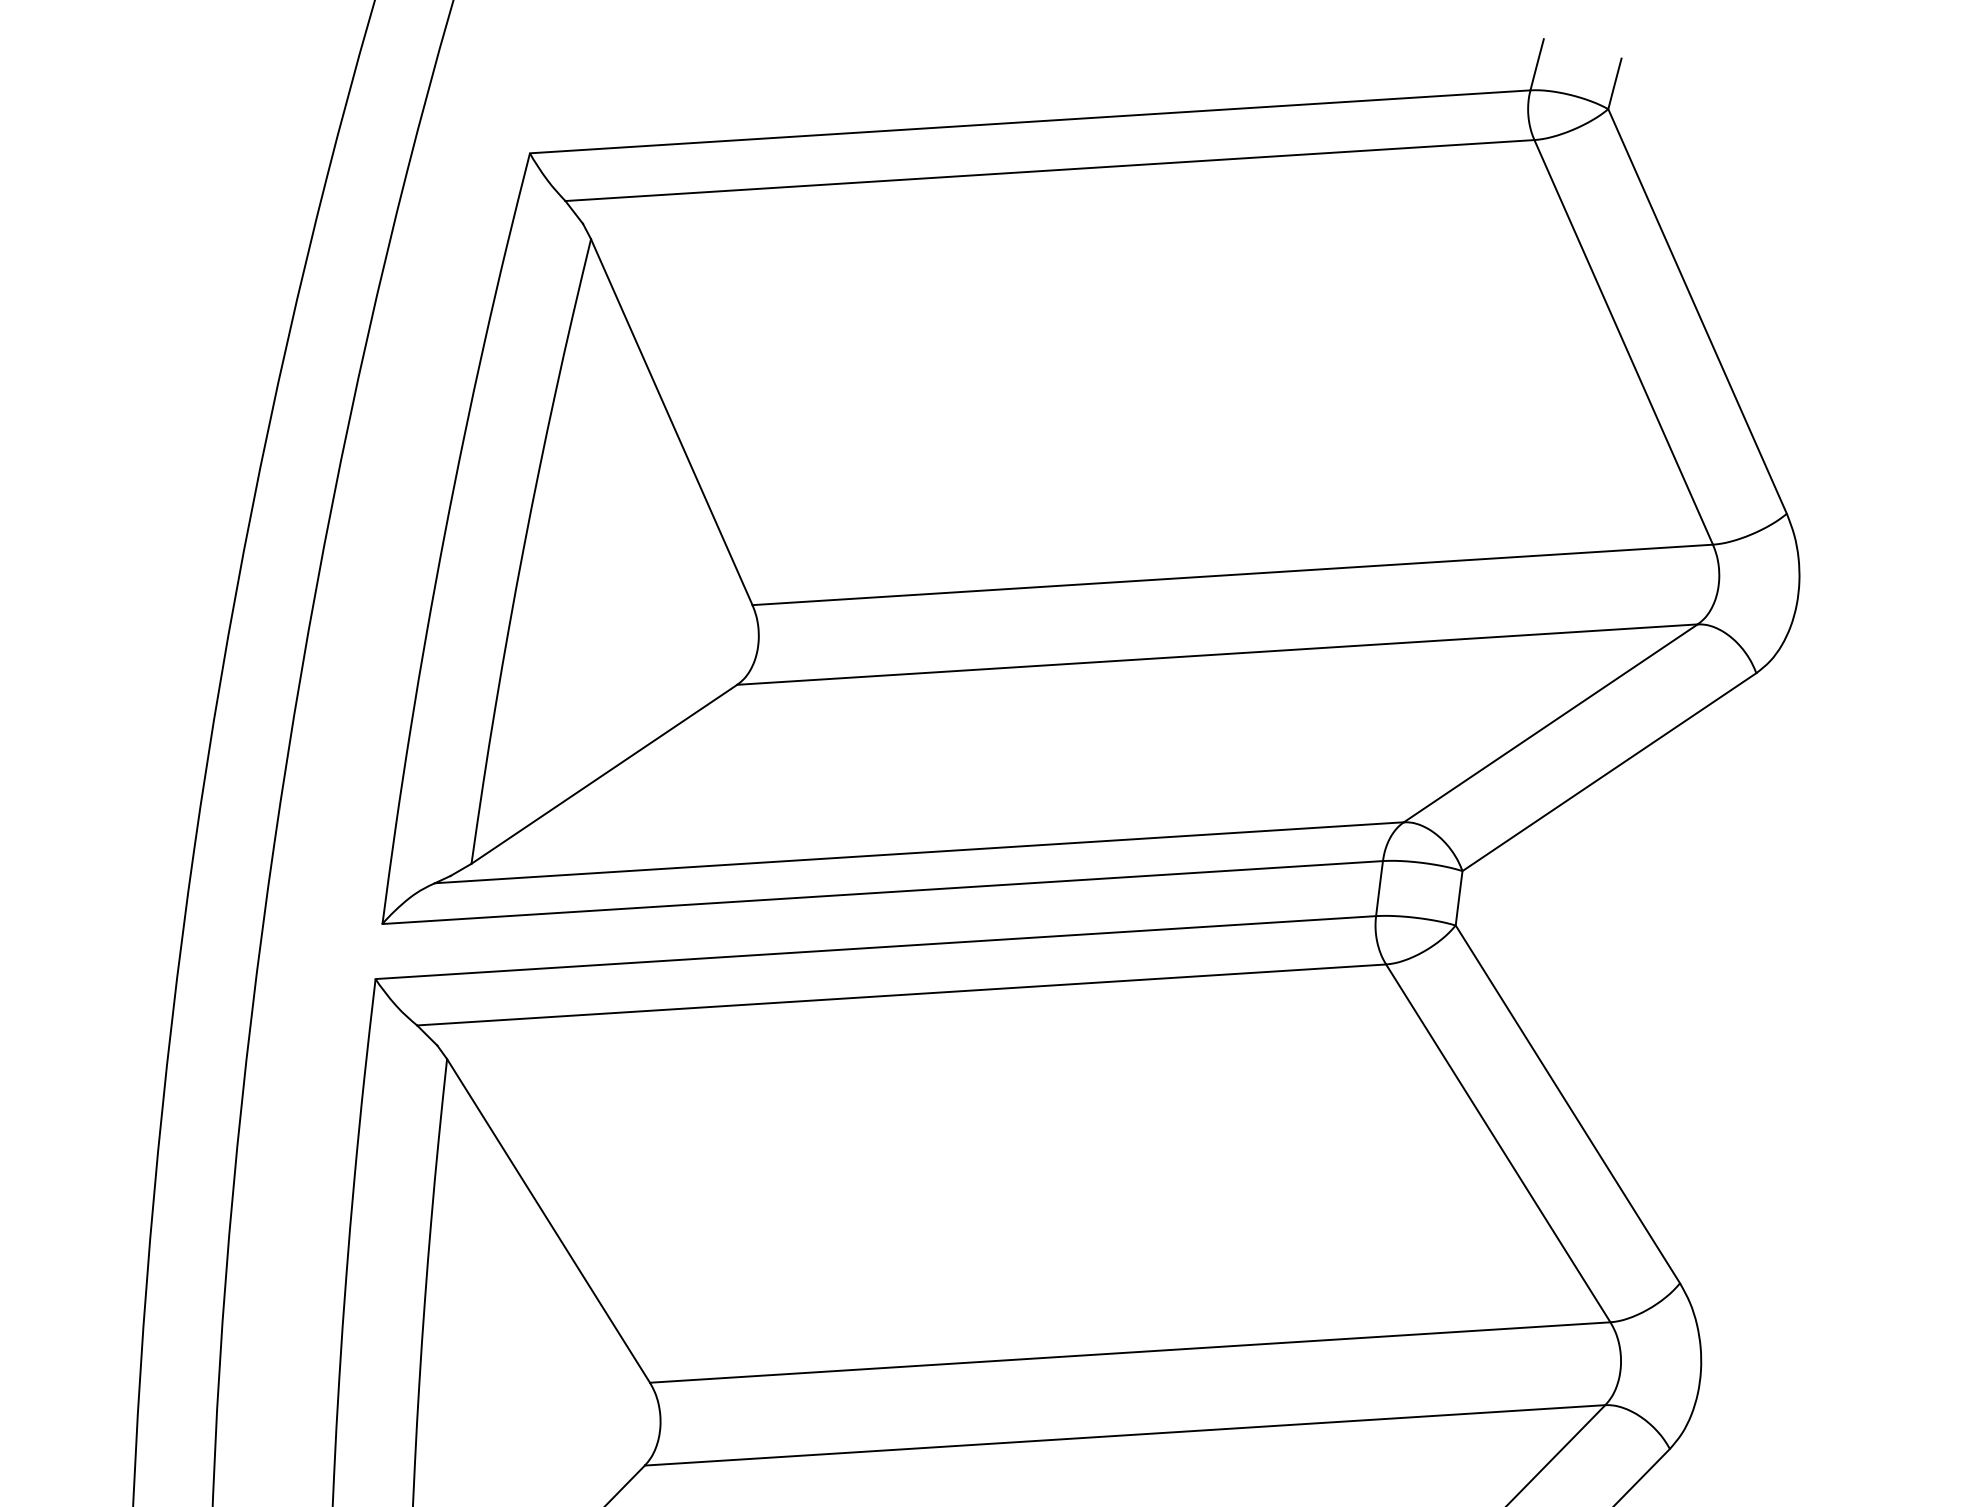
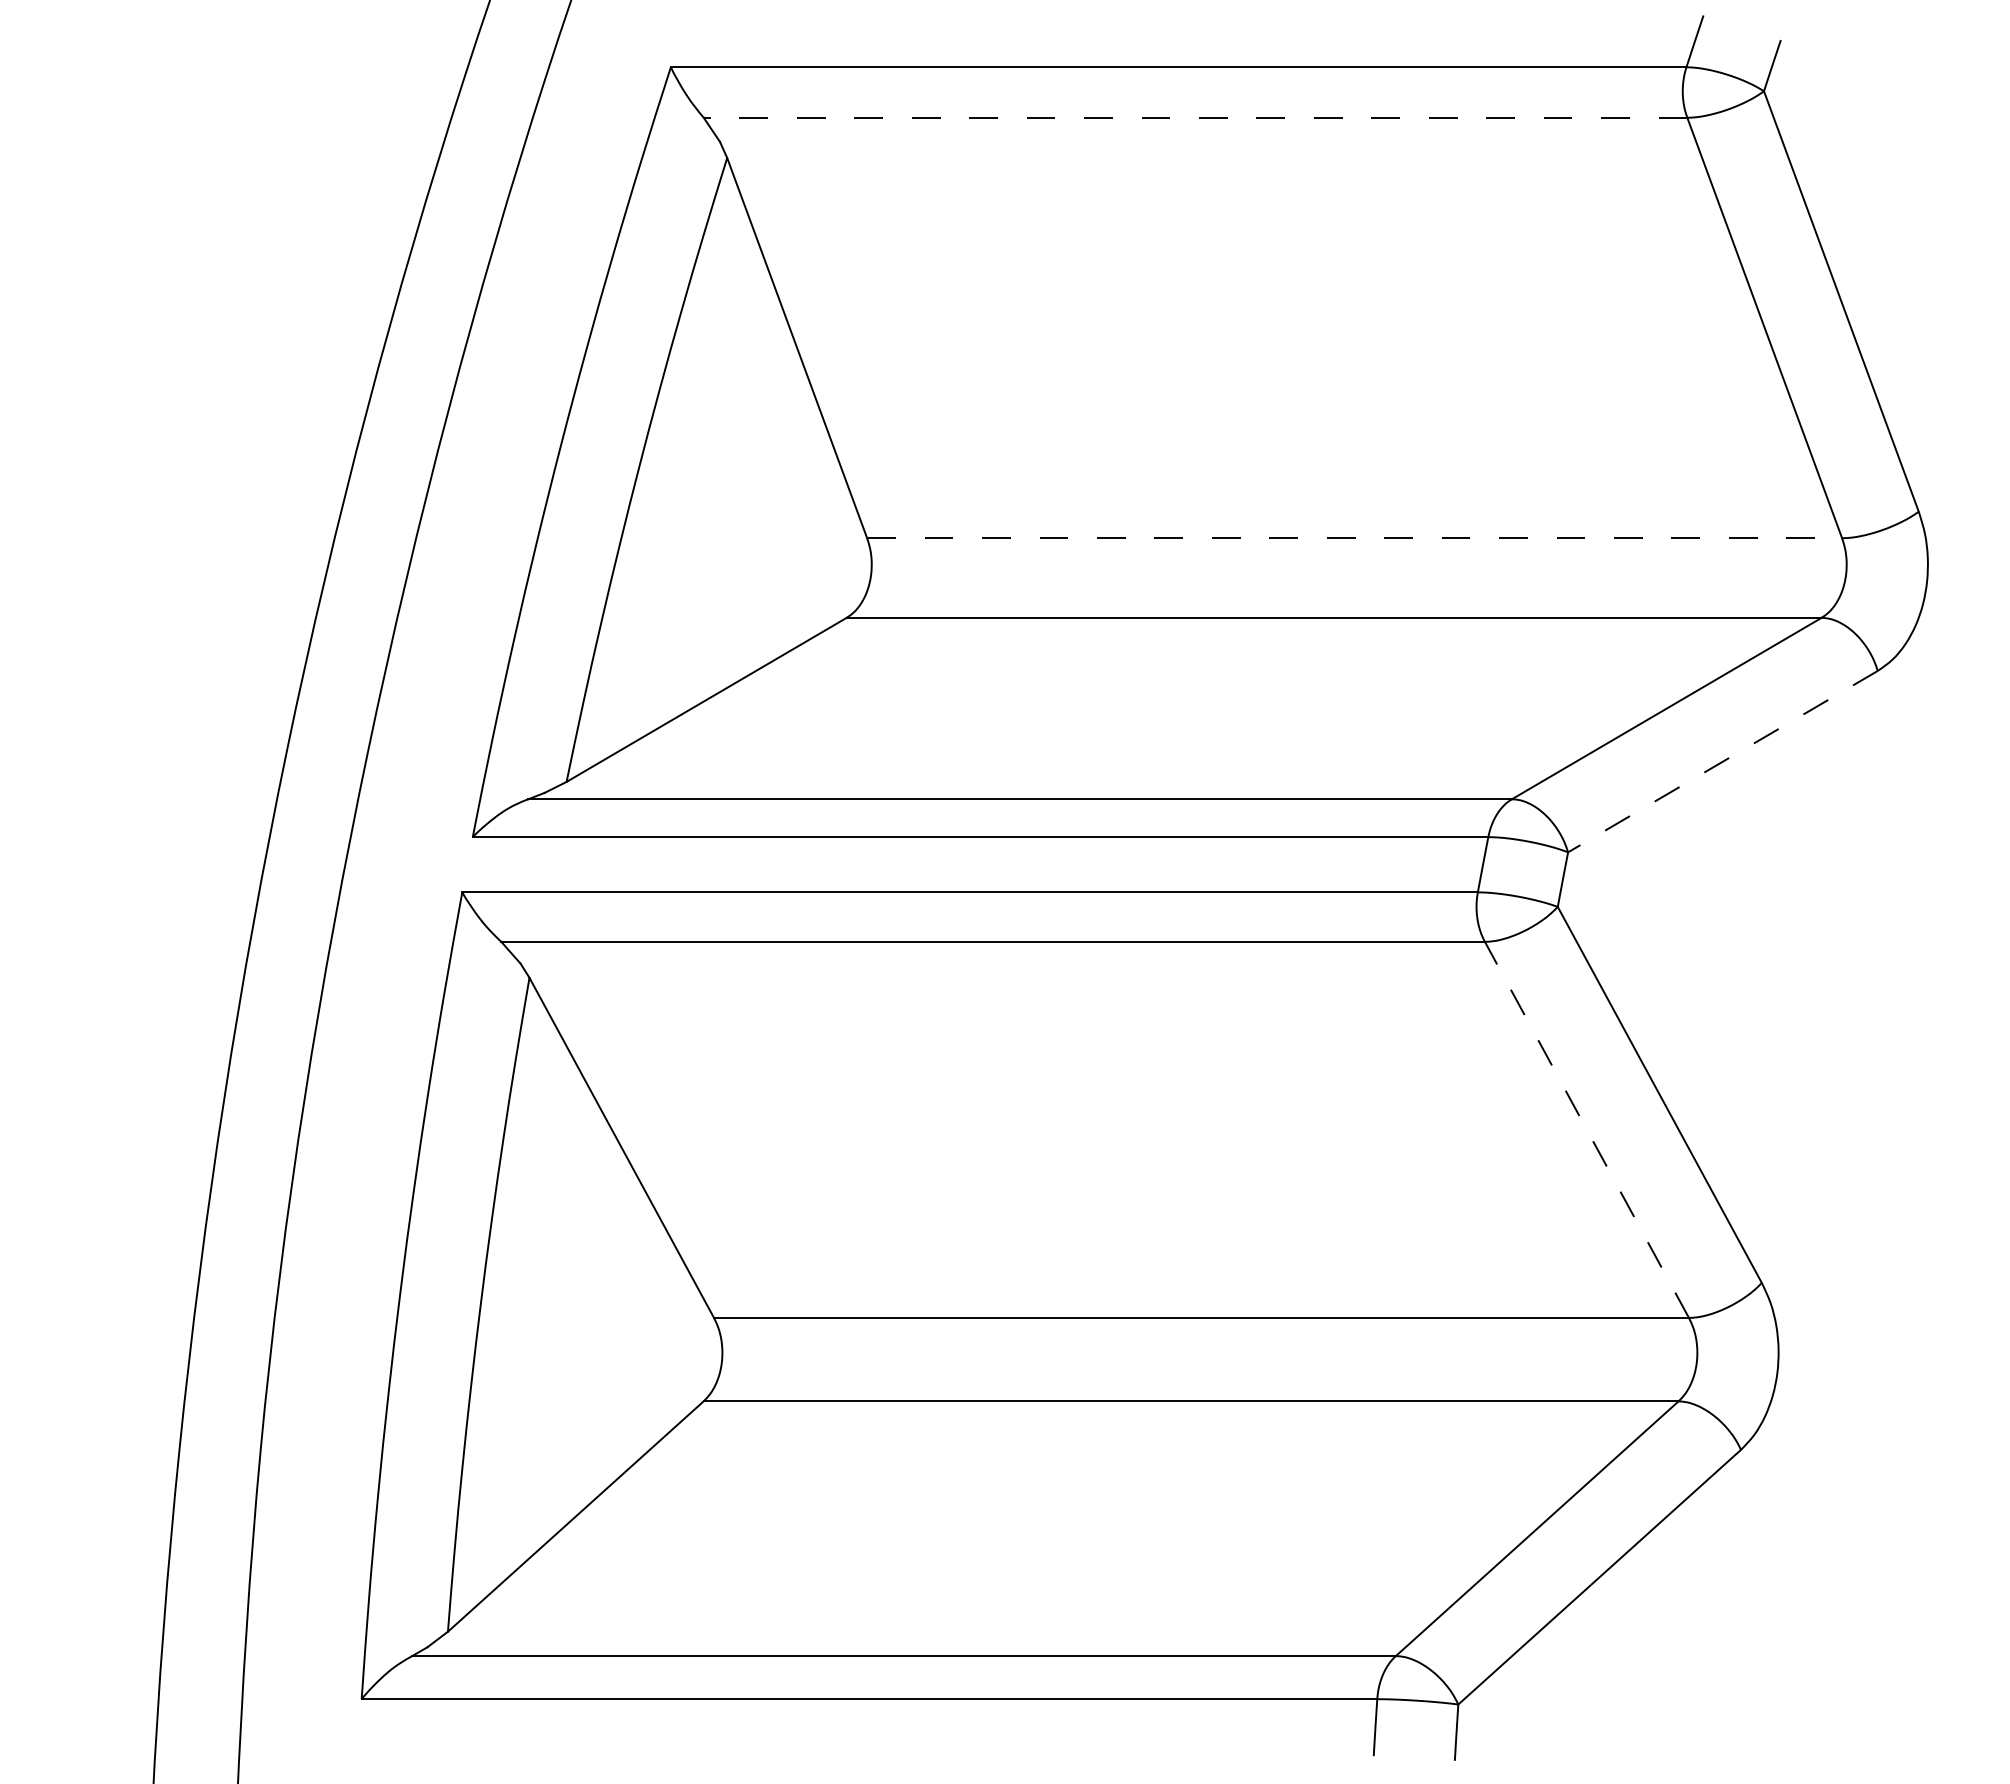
line: (1049, 170) -> (1195, 117), solid -> dashed
line: (1233, 575) -> (1355, 538), solid -> dashed
line: (1608, 772) -> (1722, 761), solid -> dashed
line: (1497, 1143) -> (1586, 1129), solid -> dashed

